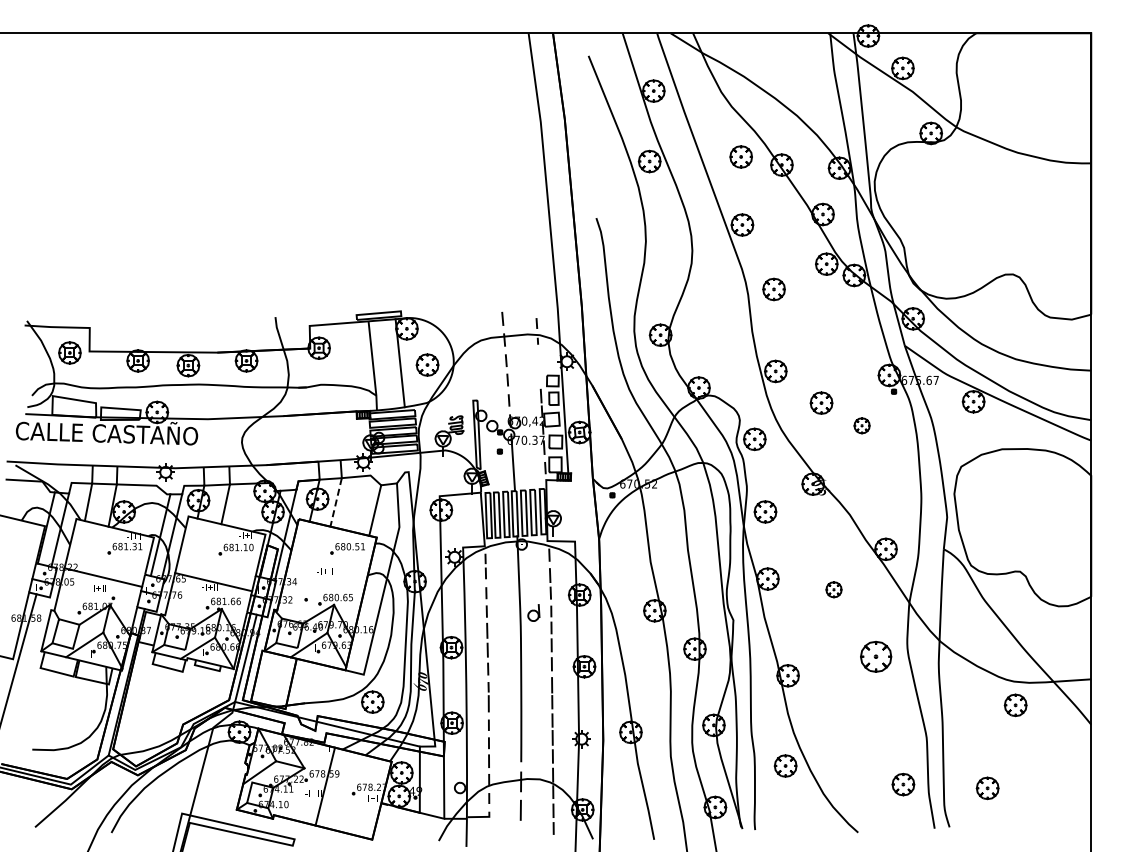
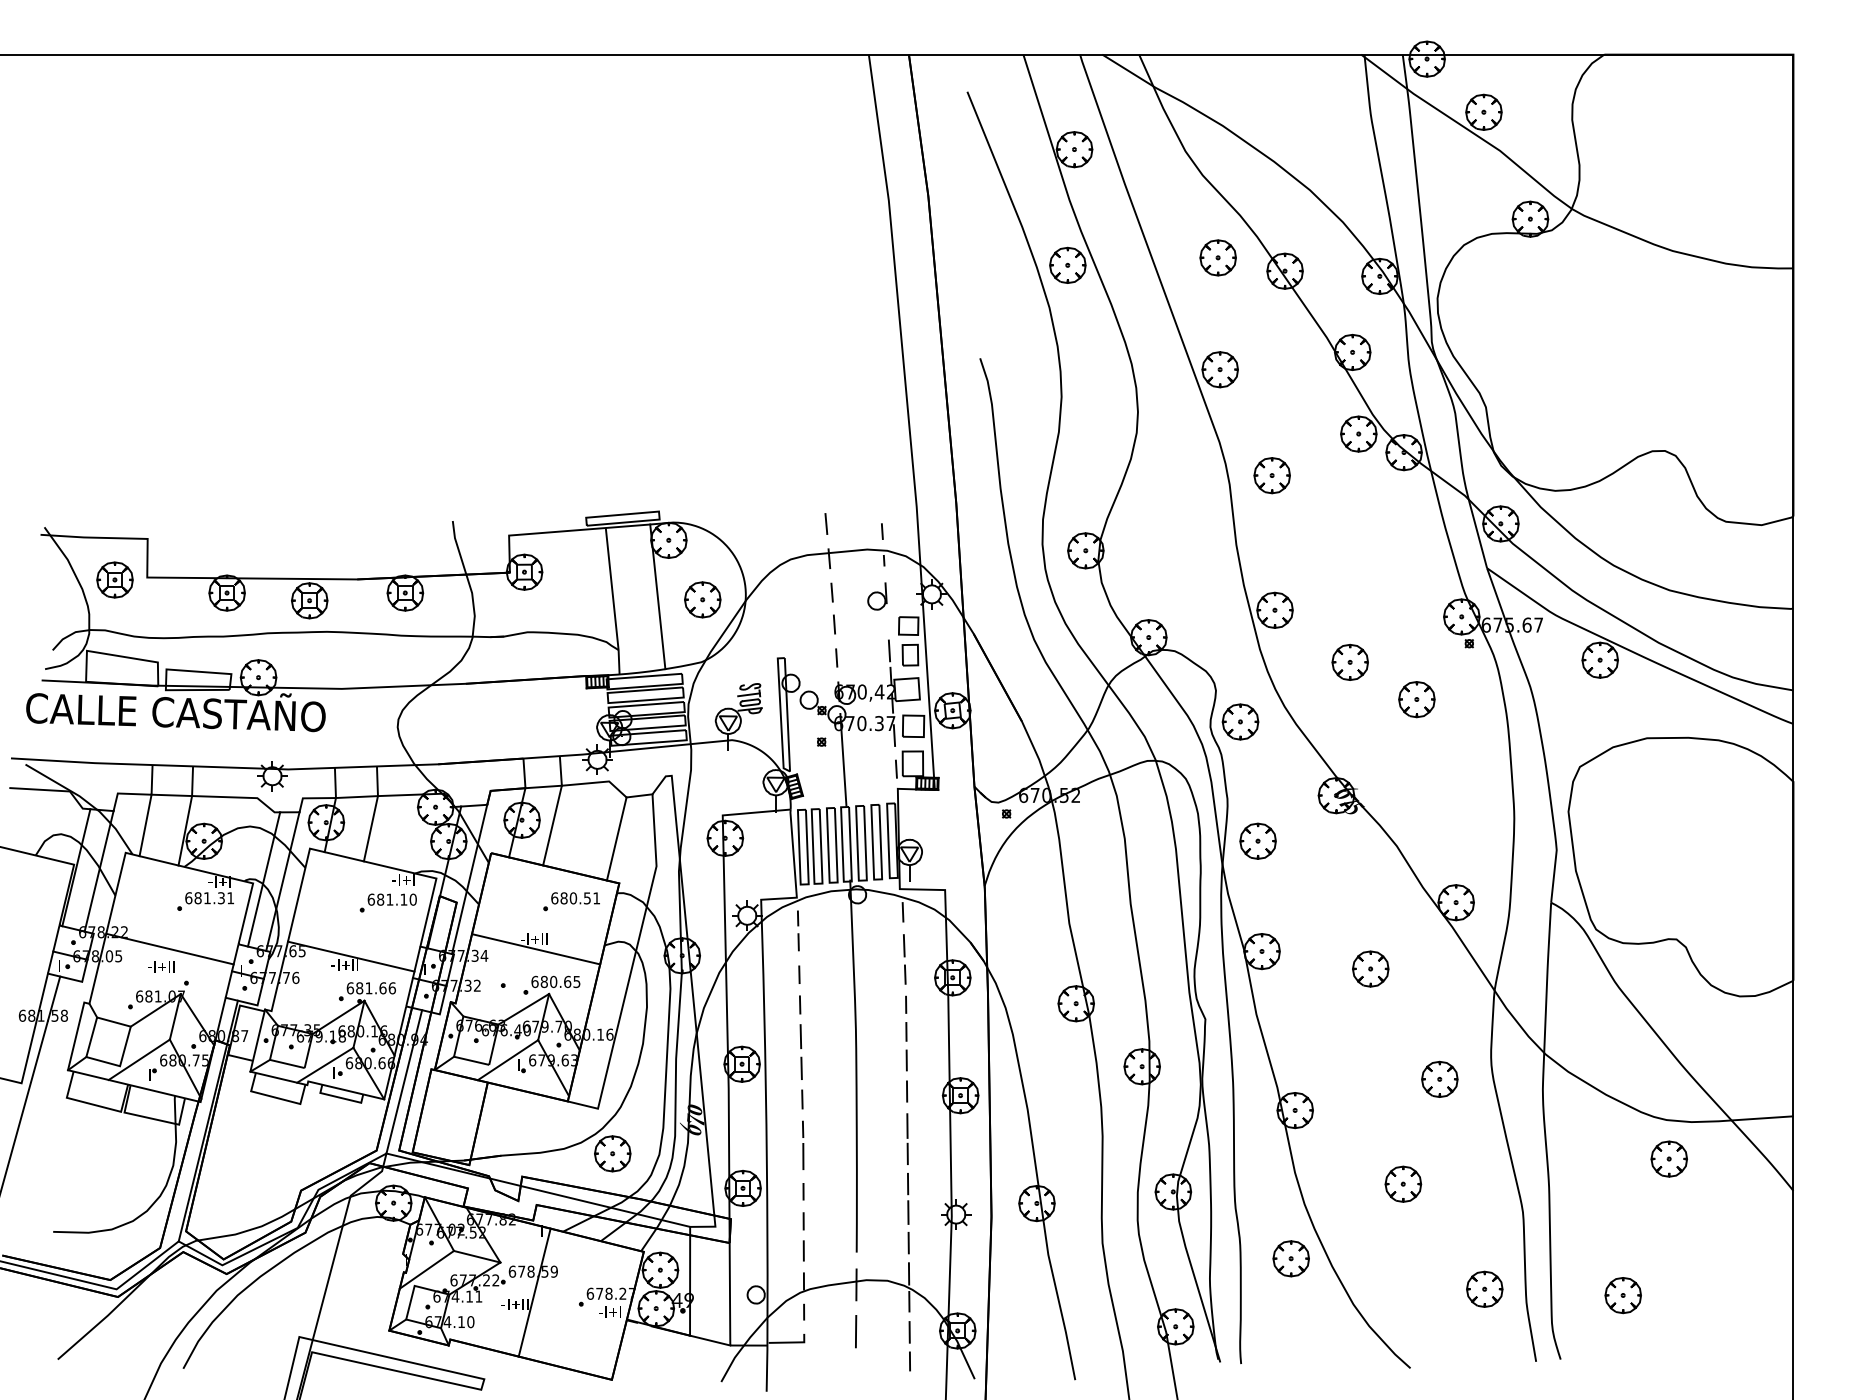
part: (861, 425) -> (1415, 699), size x1.43
line: (336, 502) -> (553, 825), dashed -> solid
line: (326, 577) -> (536, 948), added
part: (833, 589) -> (1369, 968), size x1.43
part: (533, 612) -> (876, 595), moved
part: (875, 656) -> (1438, 1078), size x0.71
part: (853, 720) -> (1402, 1183), added

